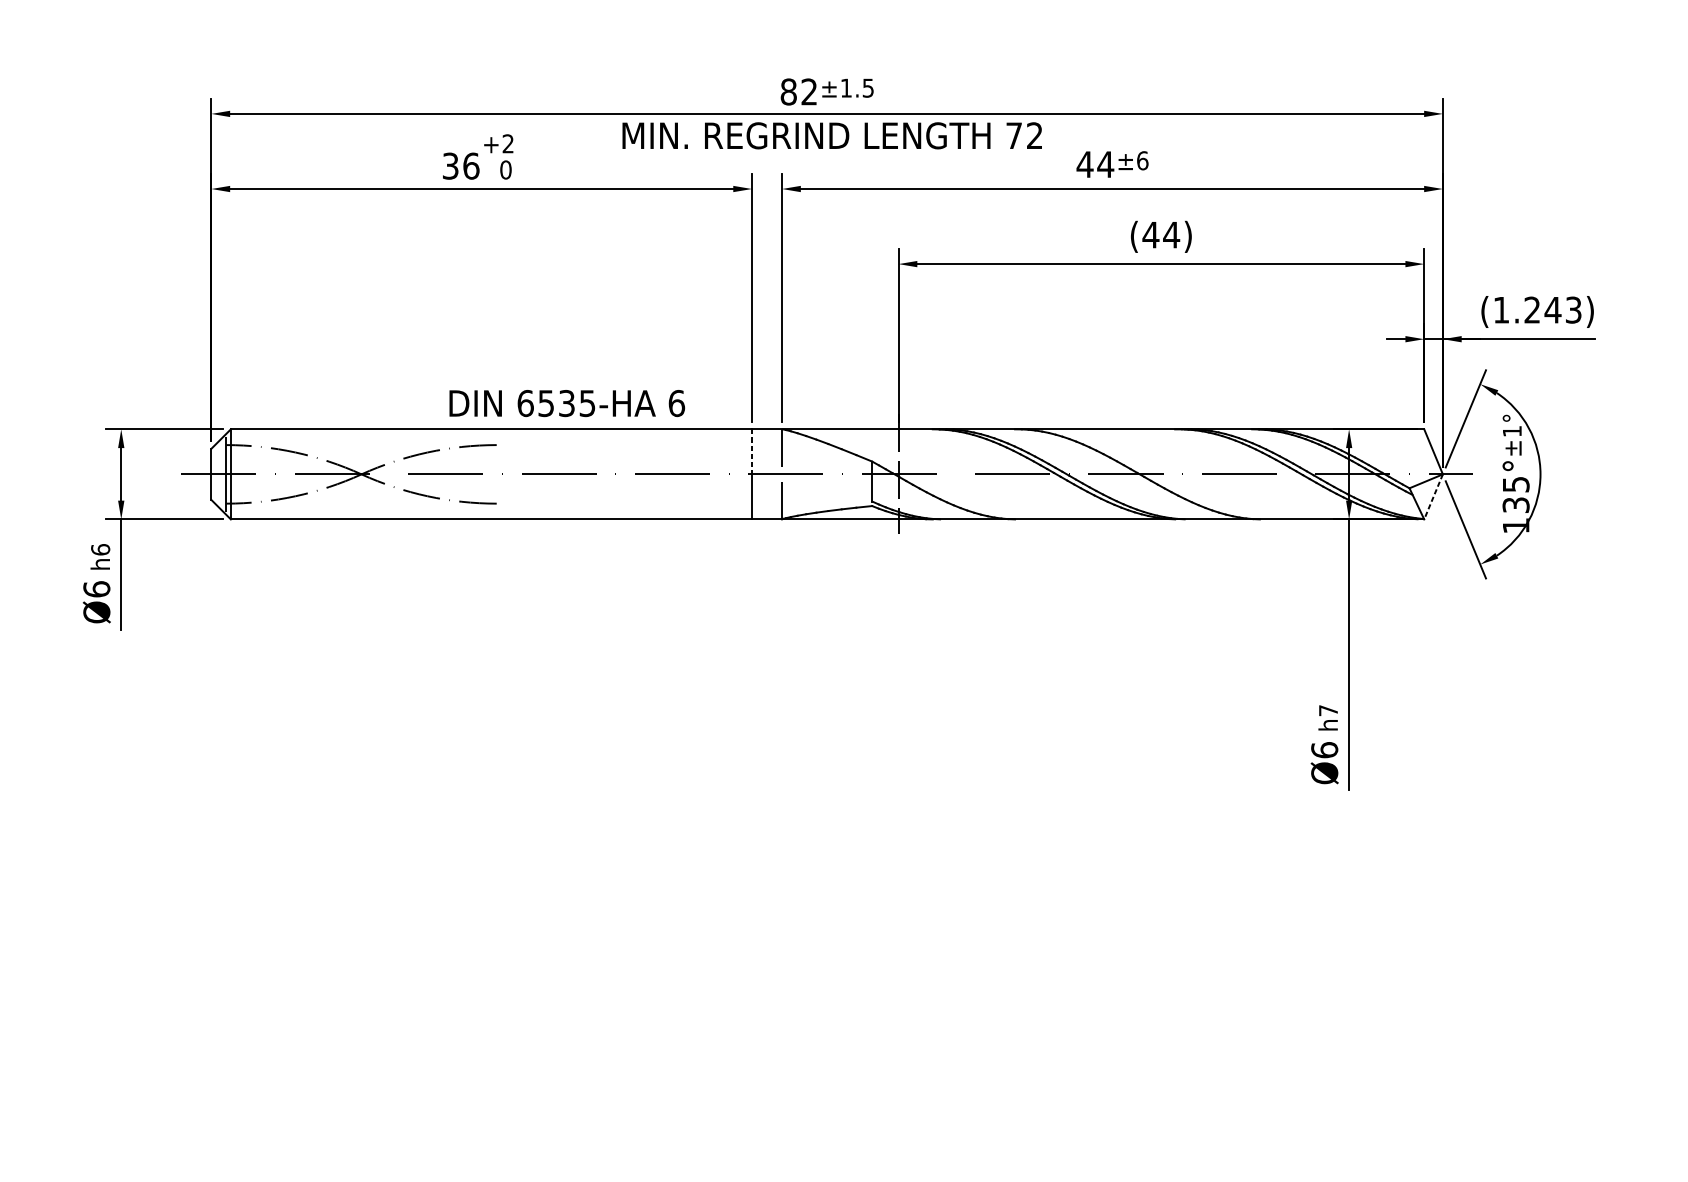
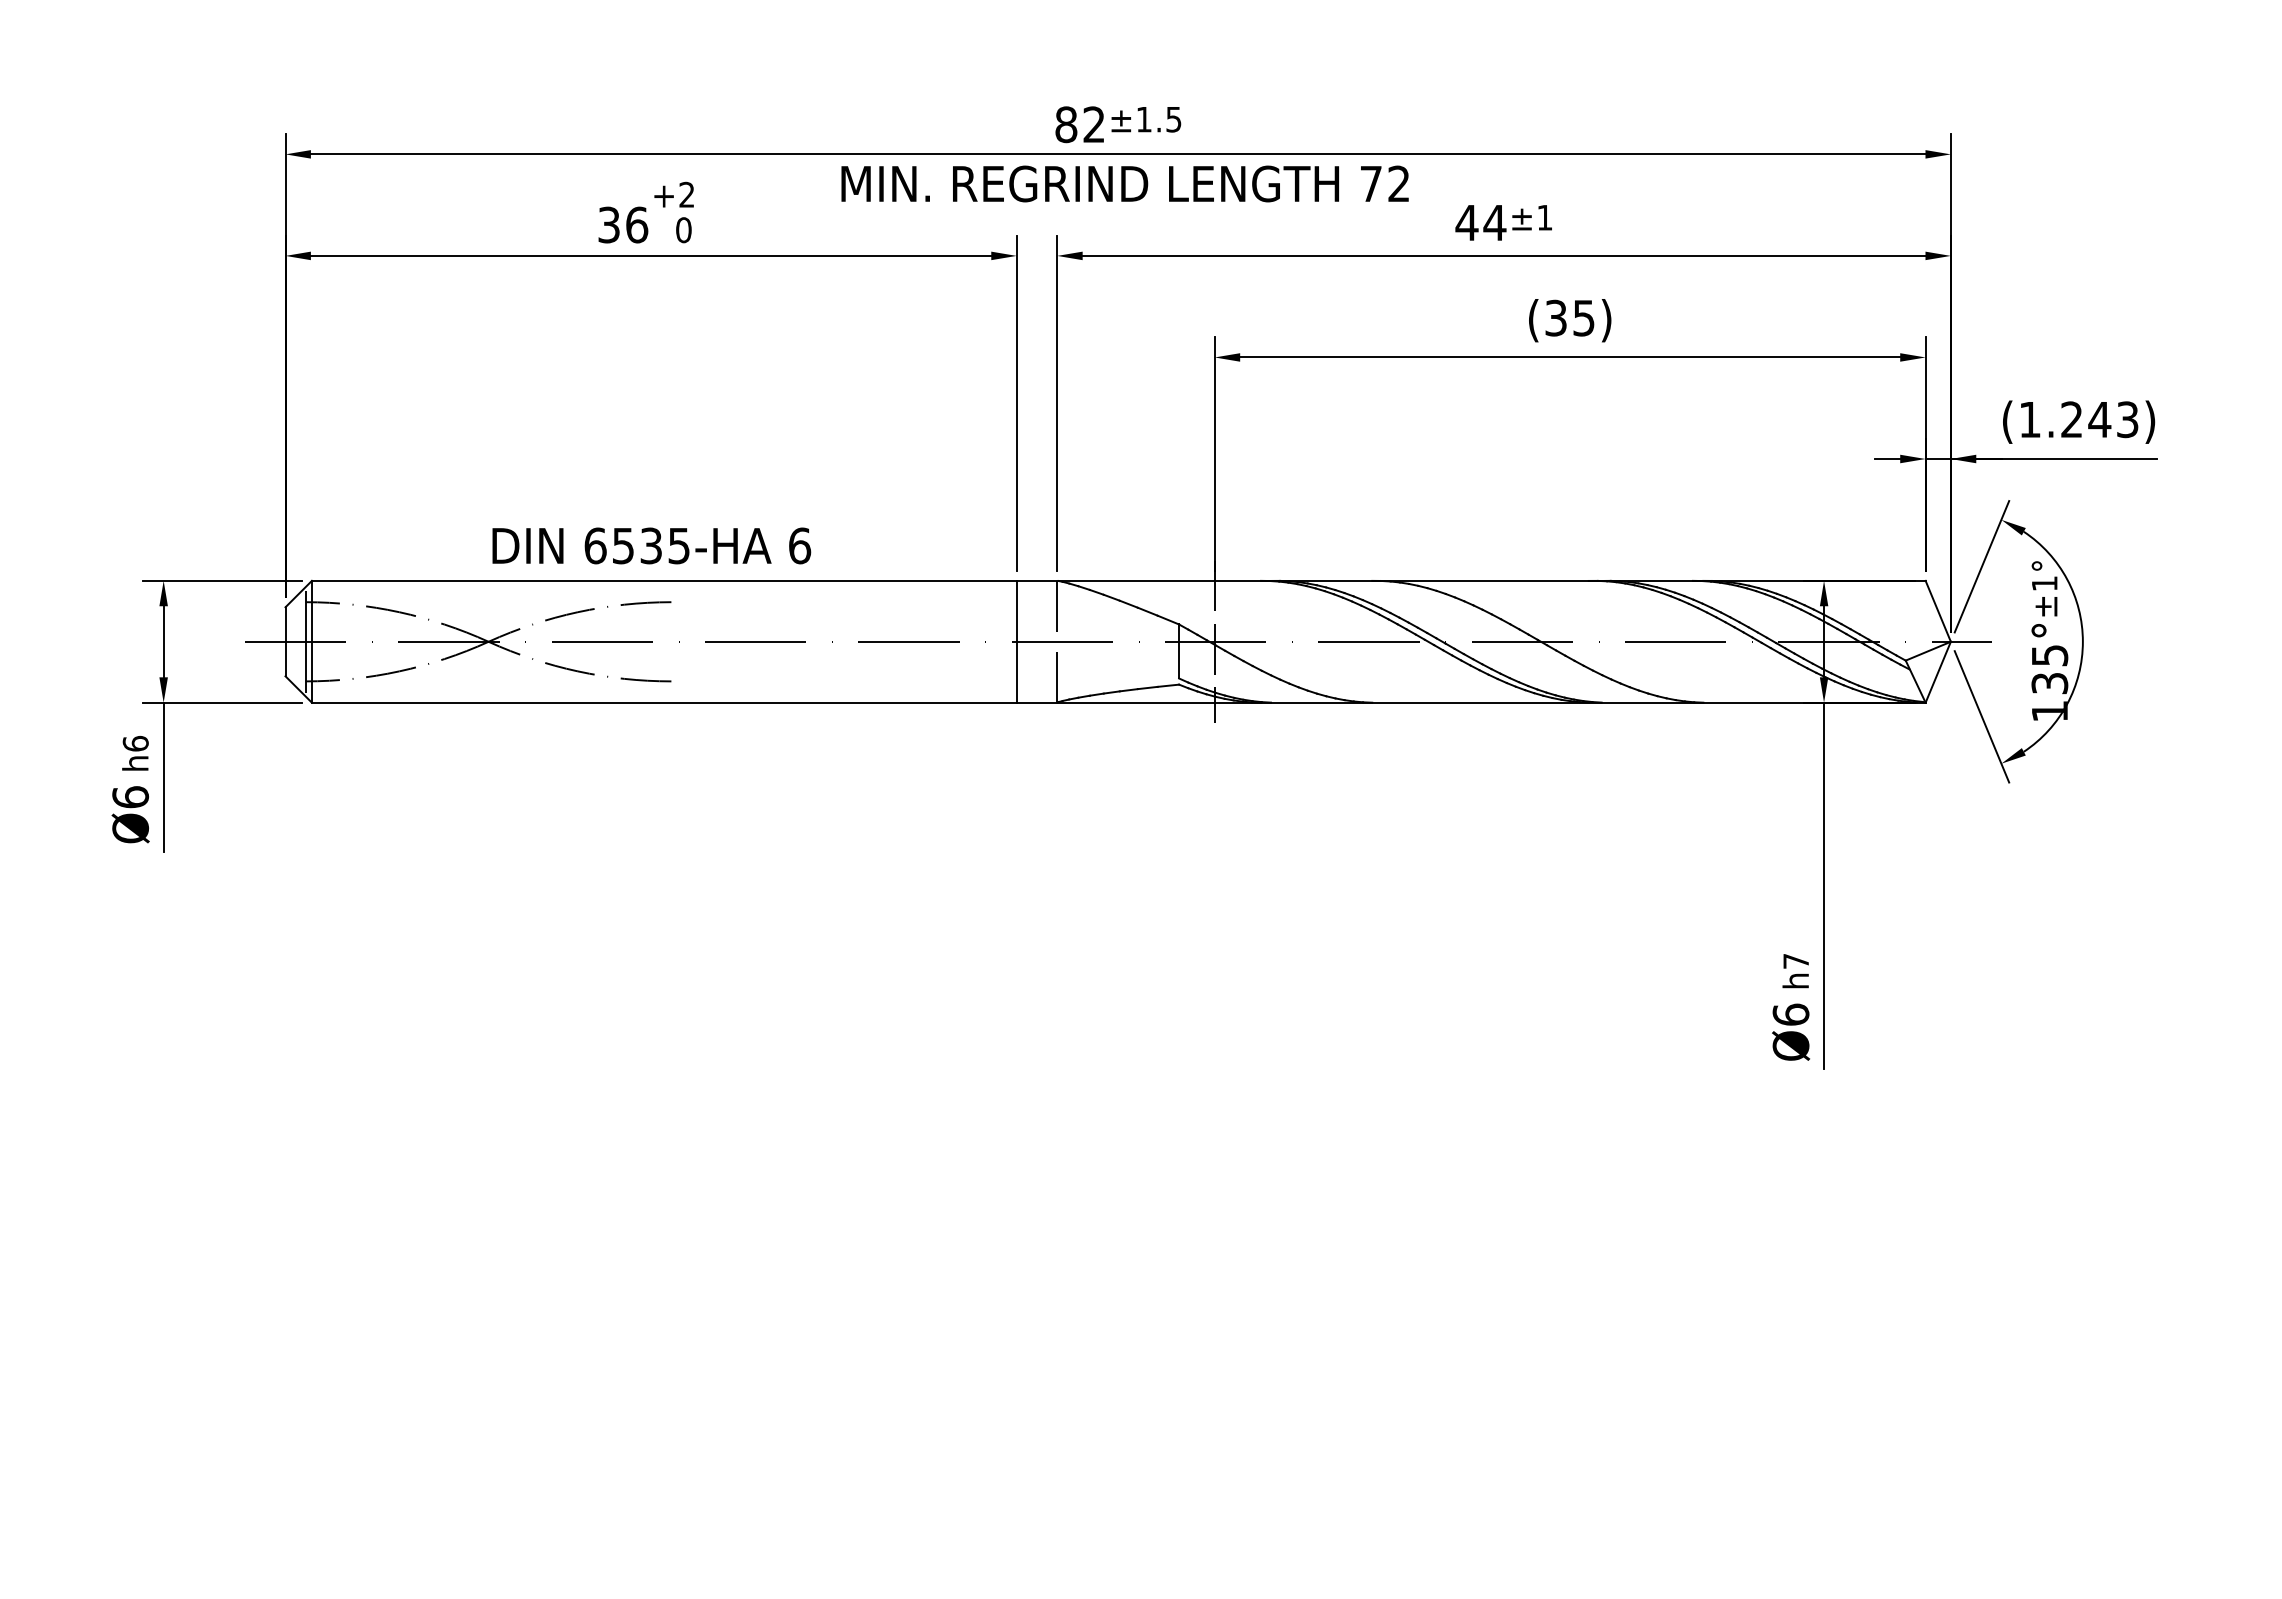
text: (1142, 160) -> (1544, 217), ±6 -> ±1
text: (1160, 234) -> (1569, 317), (44) -> (35)
text: (567, 403) -> (651, 545), moved
line: (751, 451) -> (1016, 611), dashed -> solid
line: (1433, 497) -> (1938, 672), dashed -> solid

